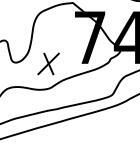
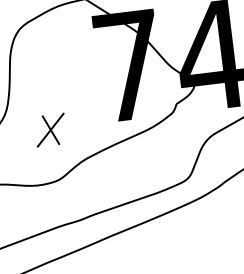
part: (48, 63) -> (50, 129), size x0.7

